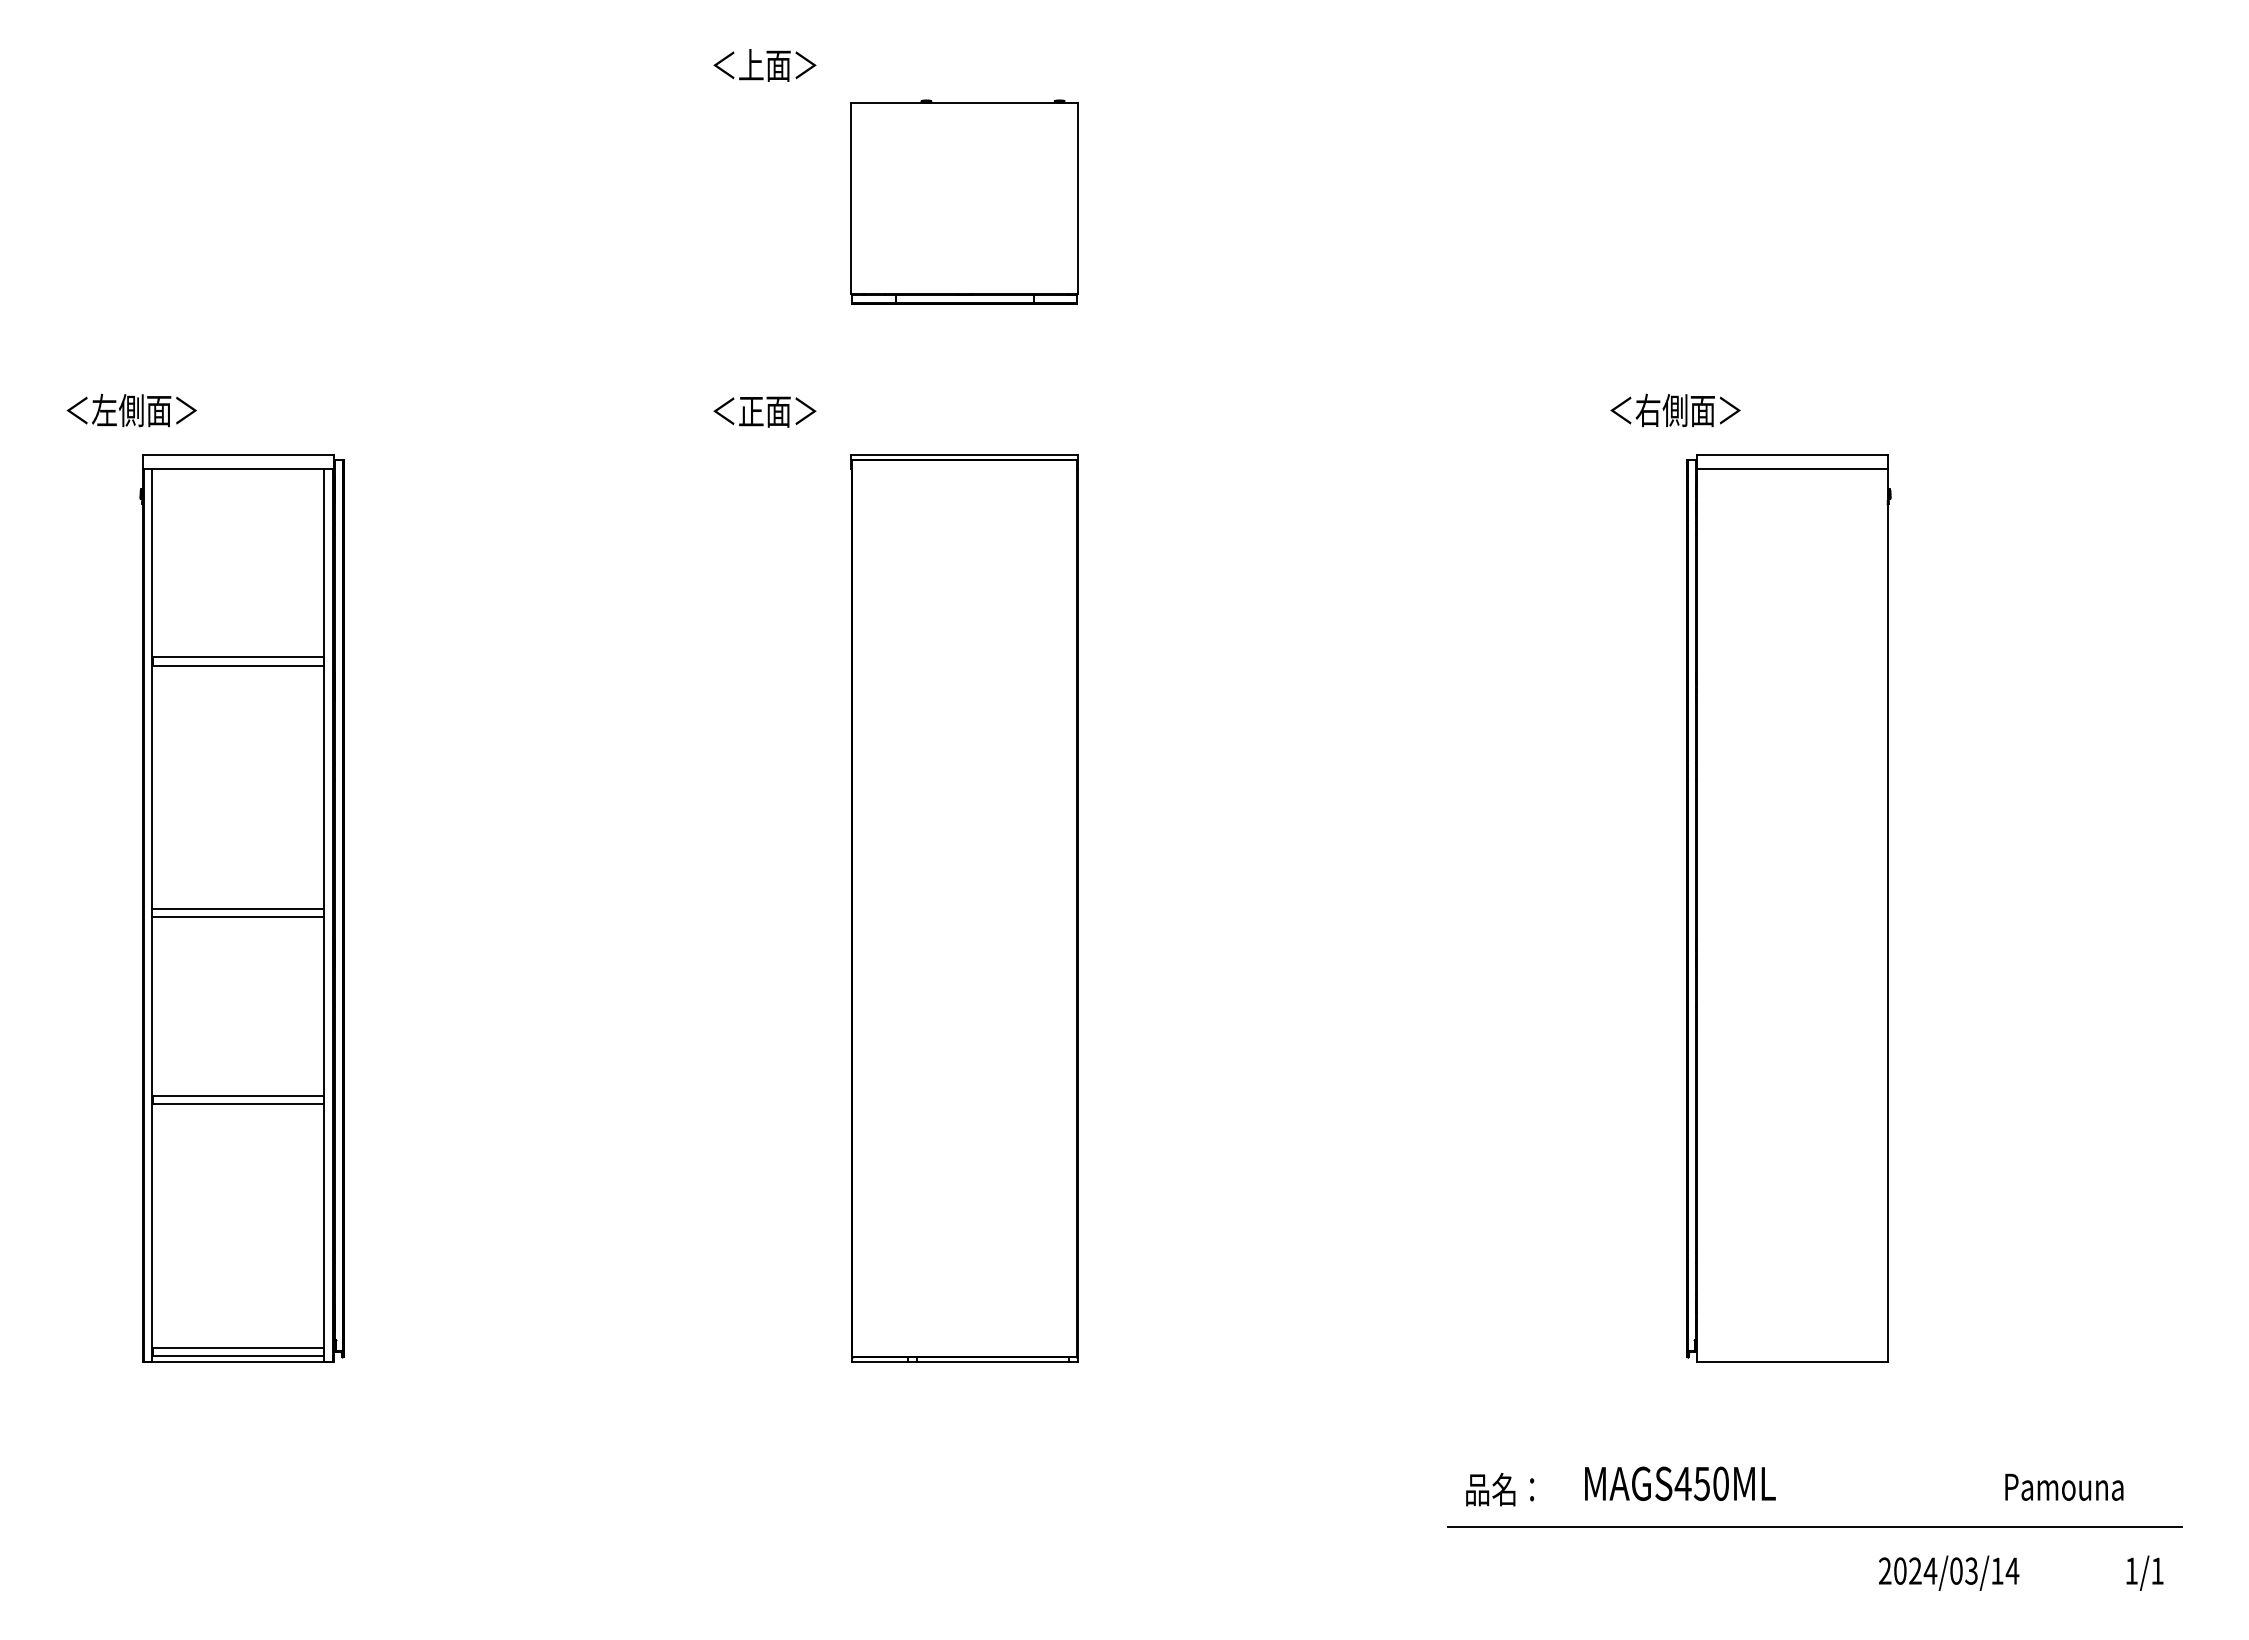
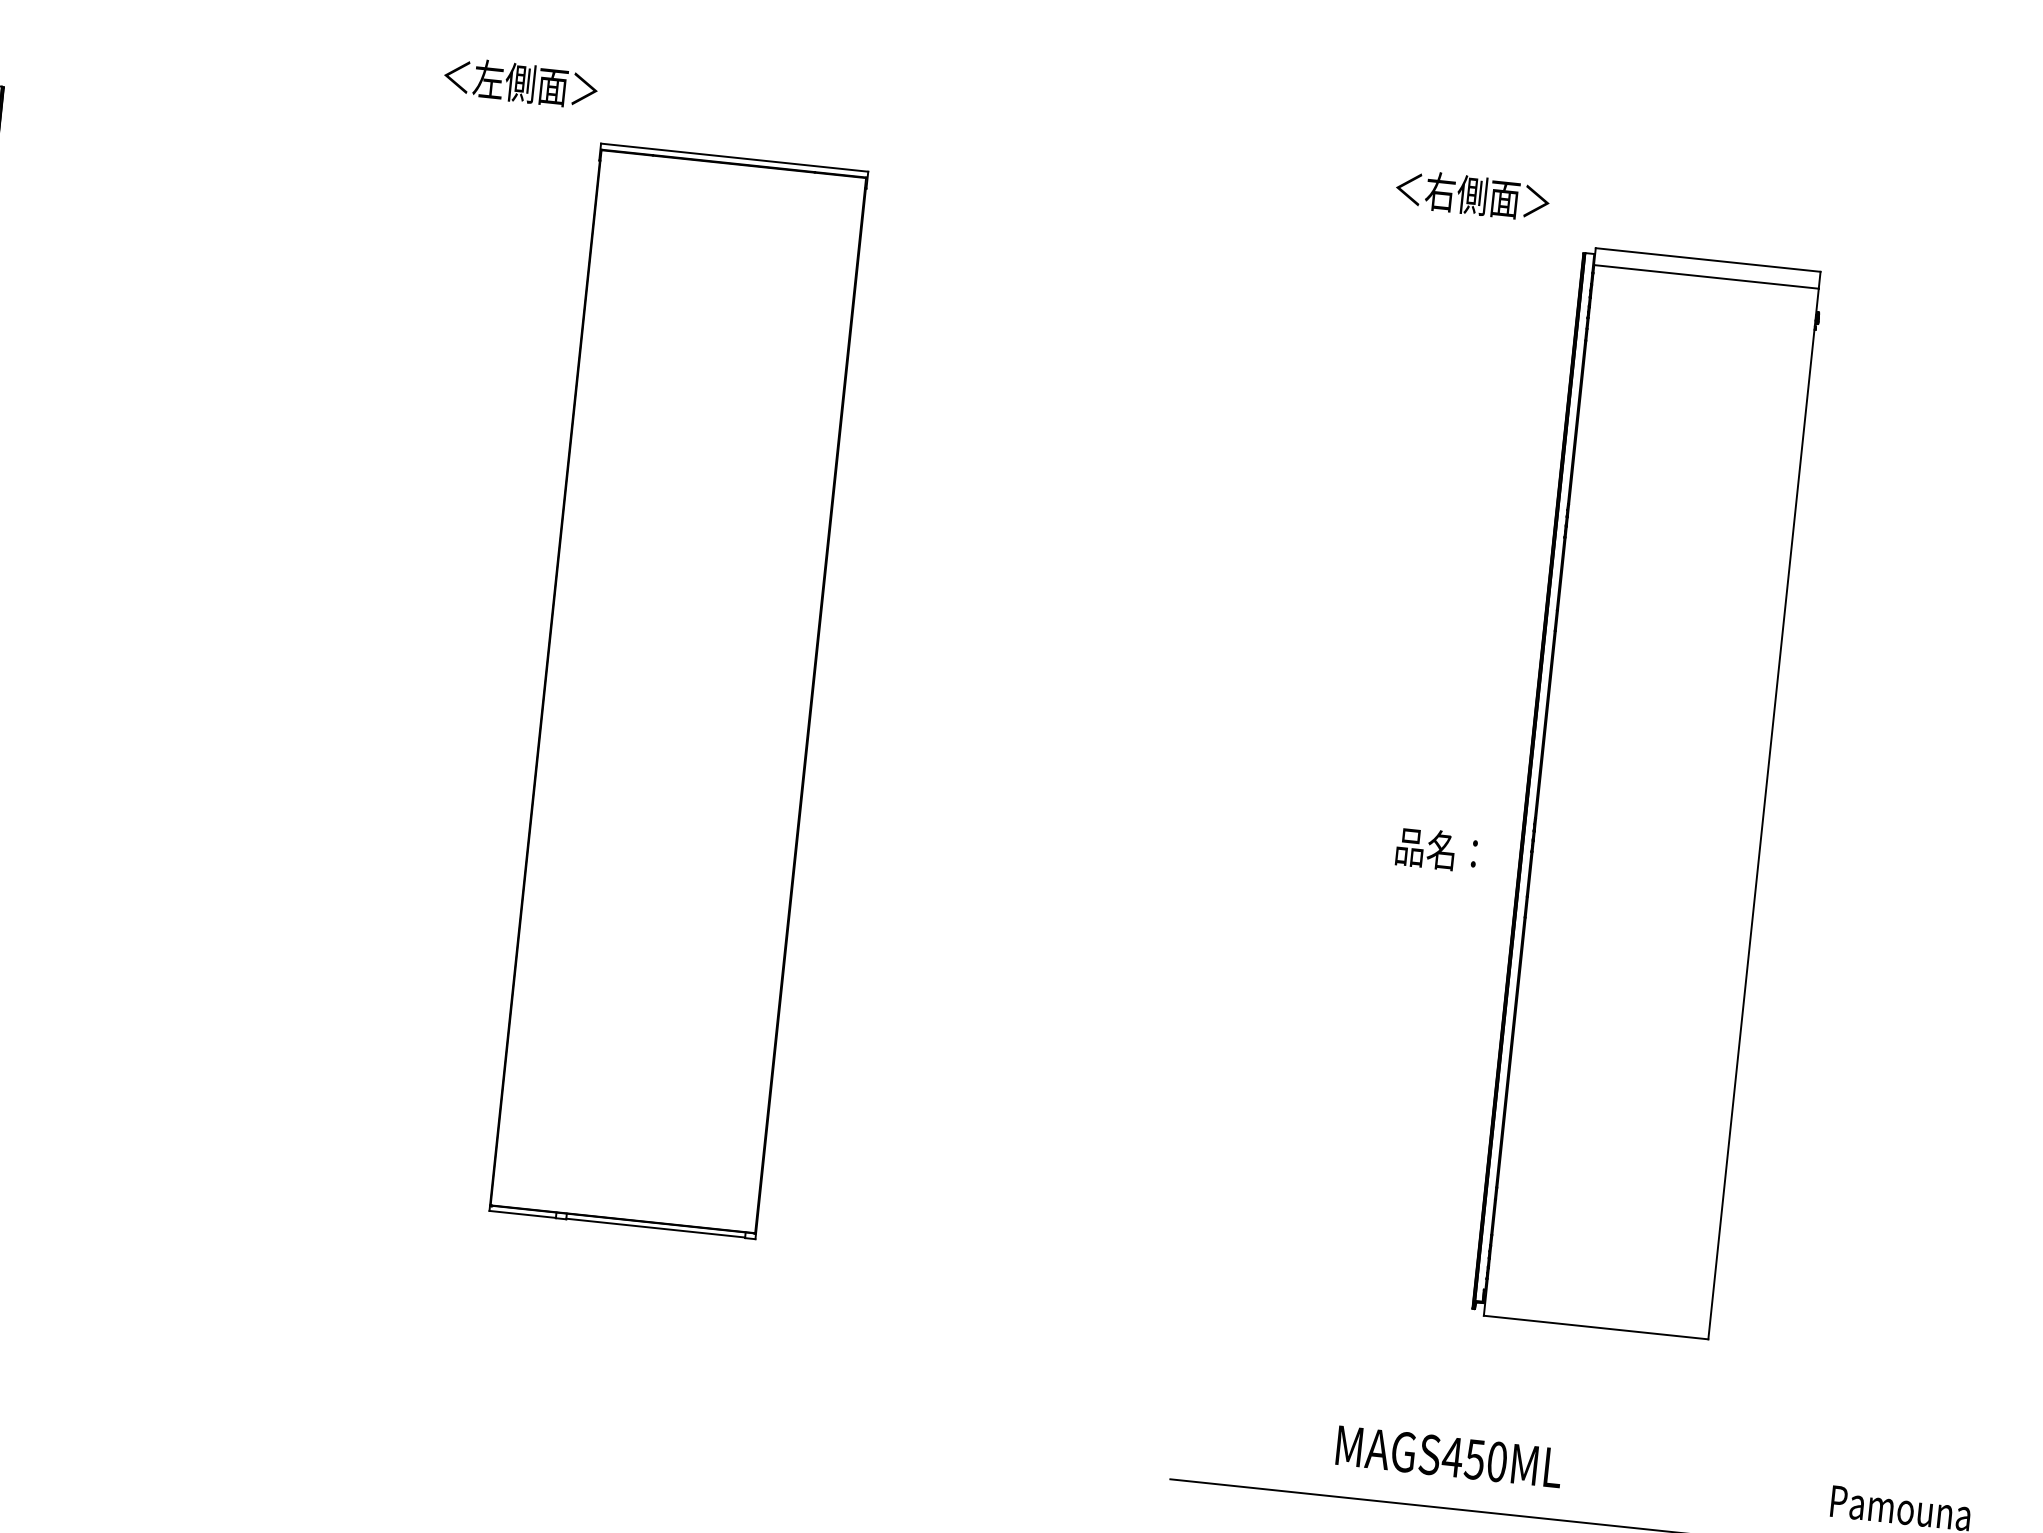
text: (790, 410) -> (535, 83), ＜正面＞ -> ＜左側面＞
text: (1675, 410) -> (1472, 195), moved
text: (1500, 1489) -> (1437, 849), moved

